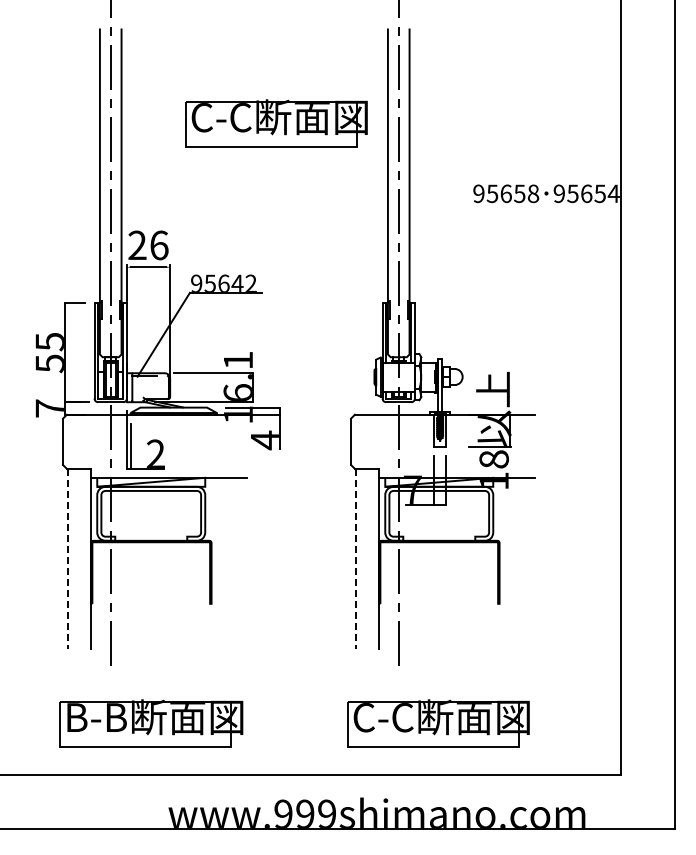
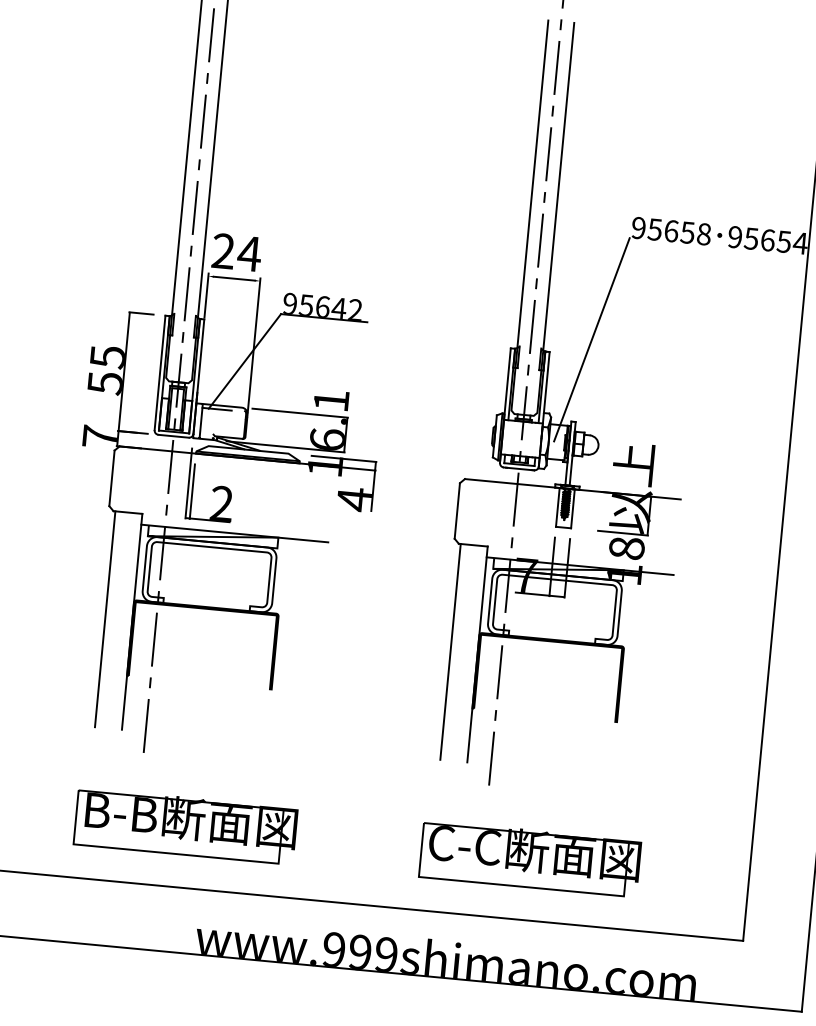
part: (276, 123) -> (404, 120), removed
text: (159, 245) -> (249, 253), 26 -> 24
line: (448, 289) -> (591, 339), added
line: (68, 559) -> (105, 620), dashed -> solid
line: (356, 559) -> (450, 652), dashed -> solid

